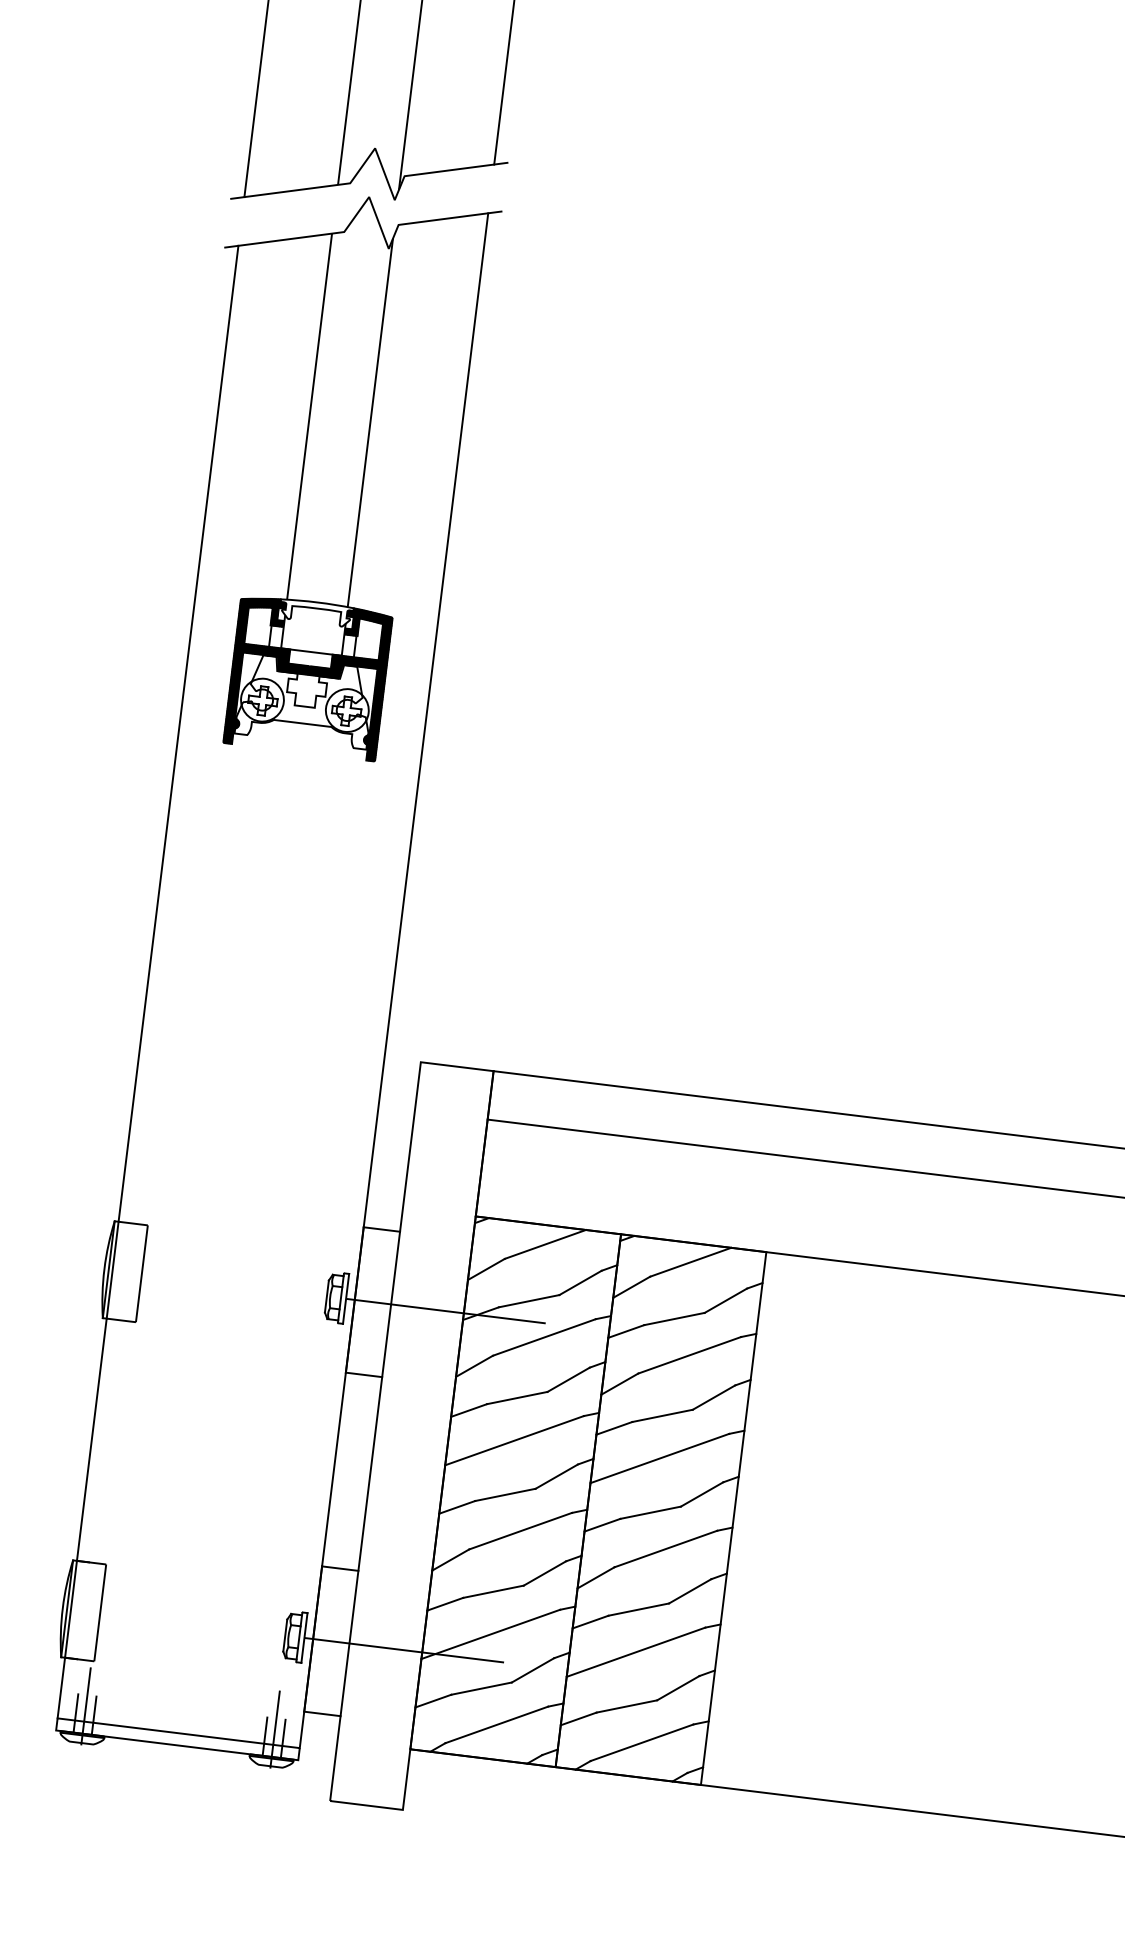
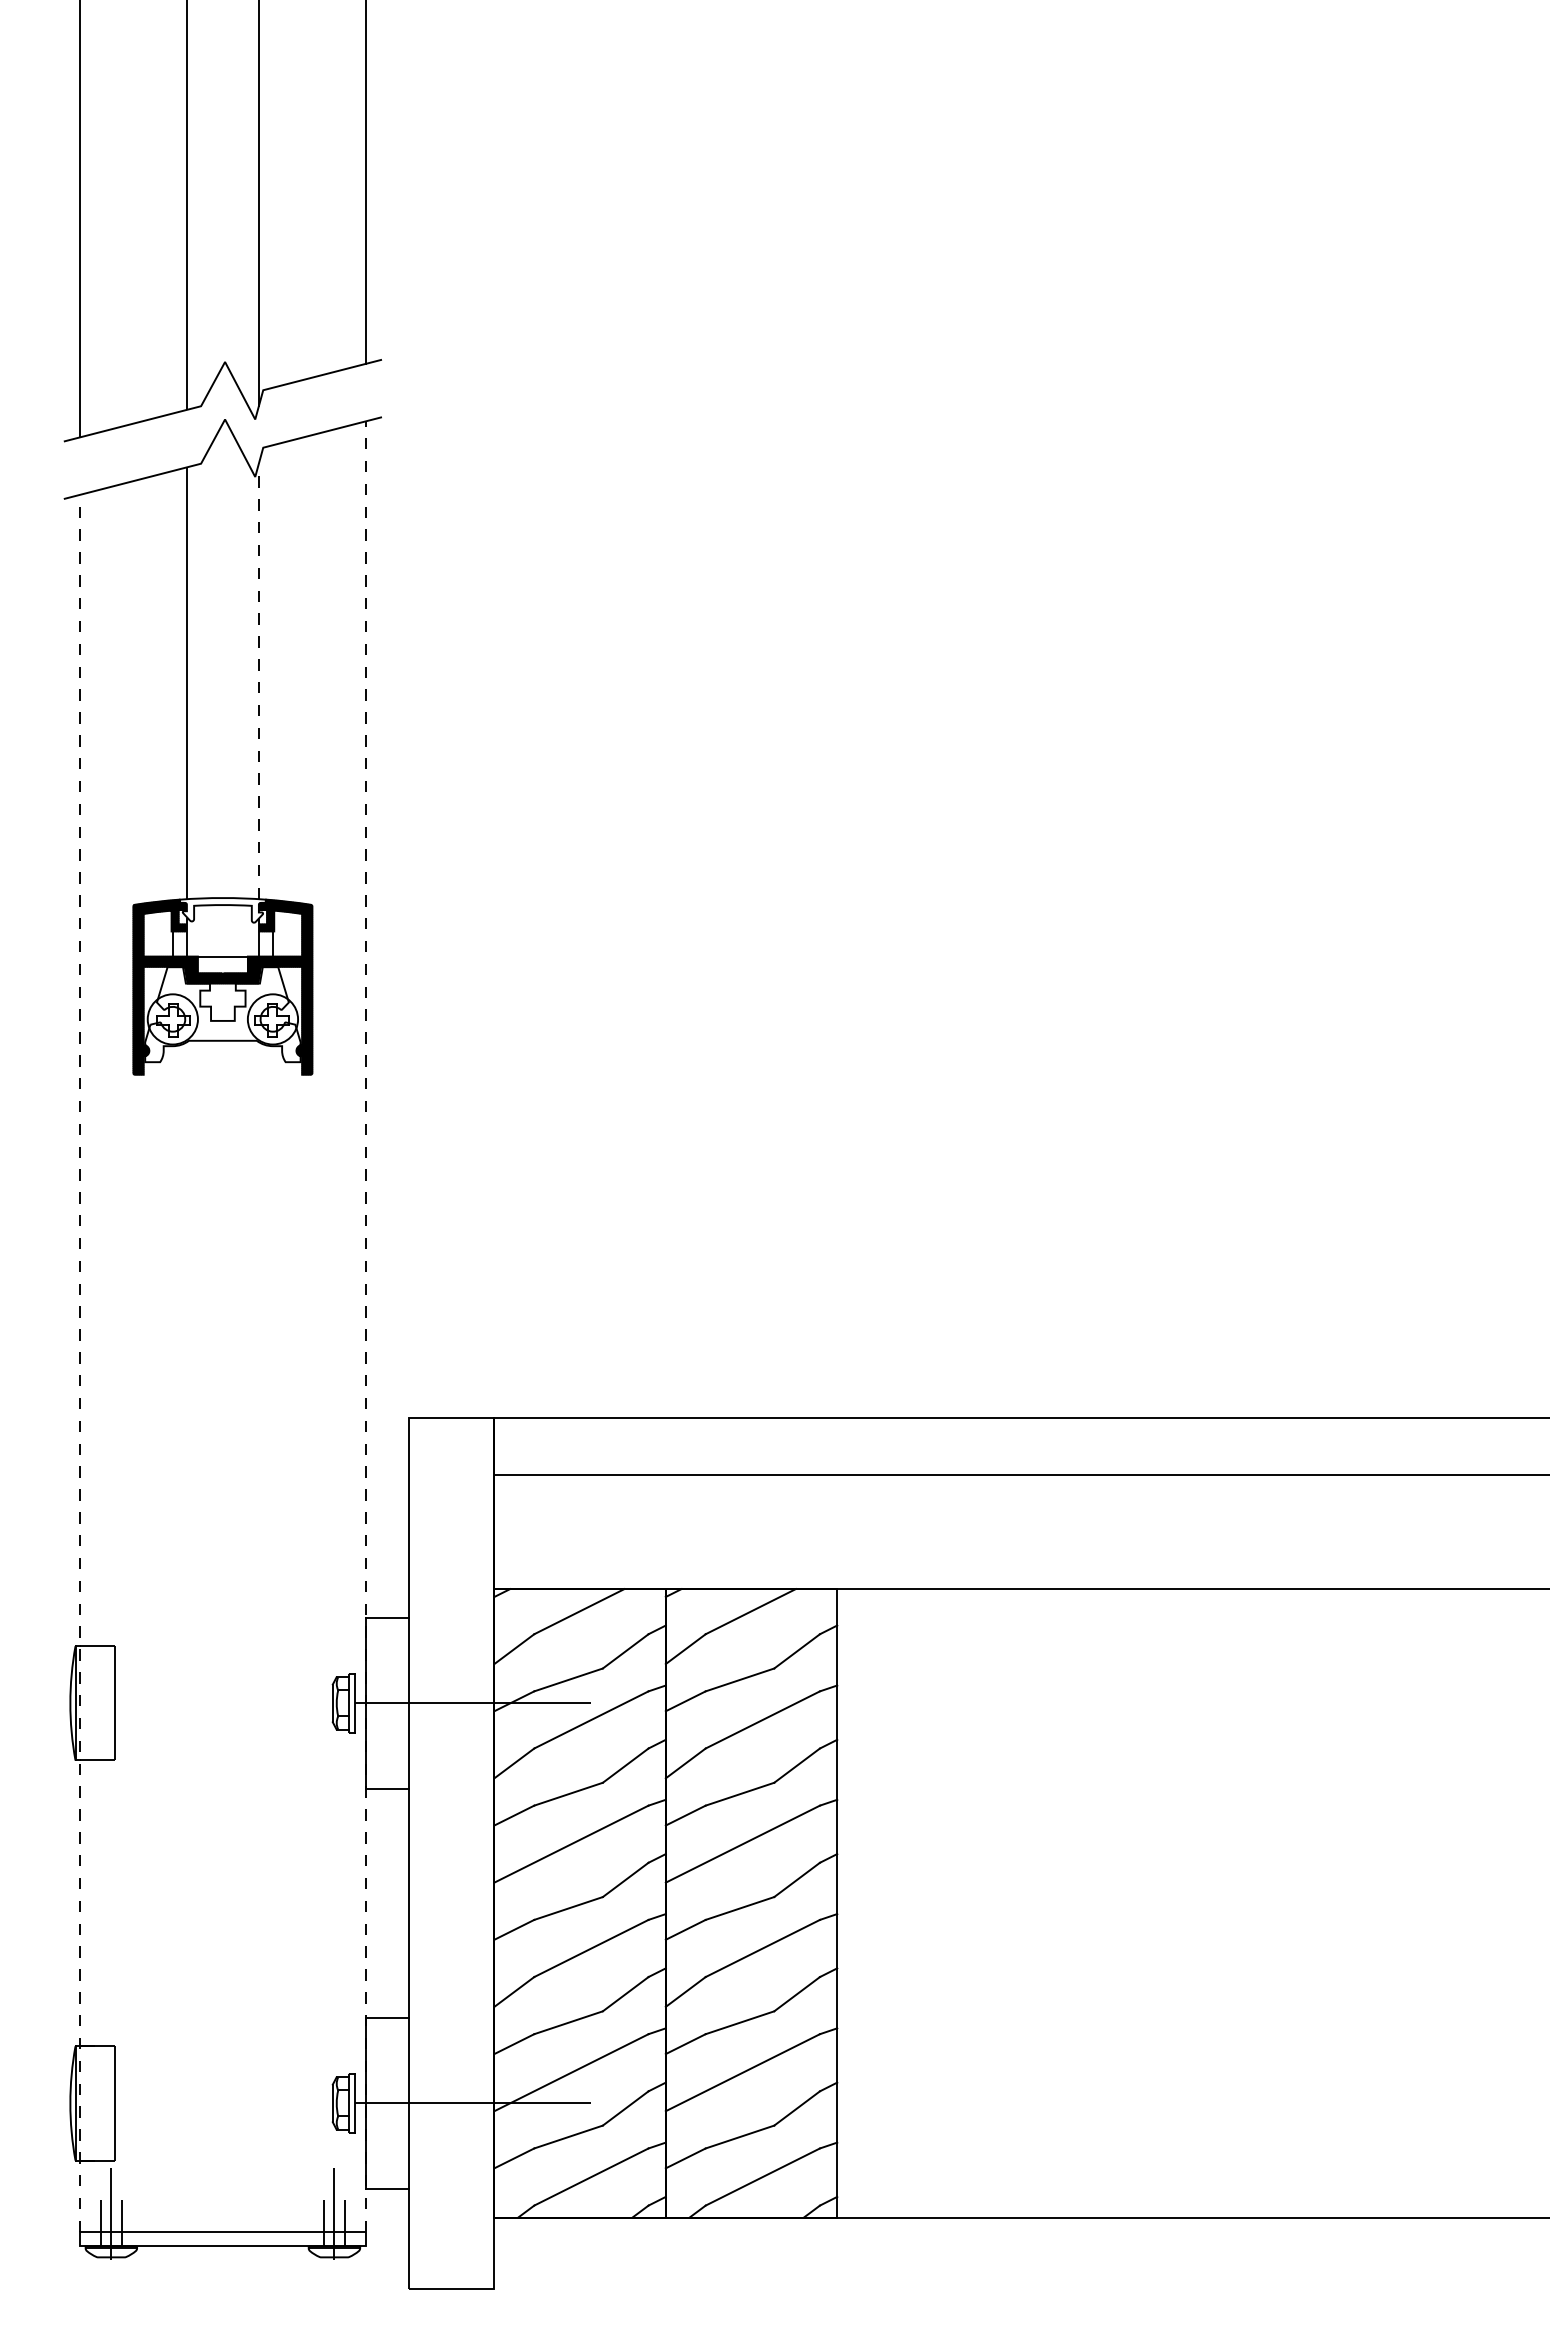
line: (370, 422) -> (258, 681), solid -> dashed
line: (393, 980) -> (365, 1326), solid -> dashed
line: (148, 982) -> (80, 1363), solid -> dashed

